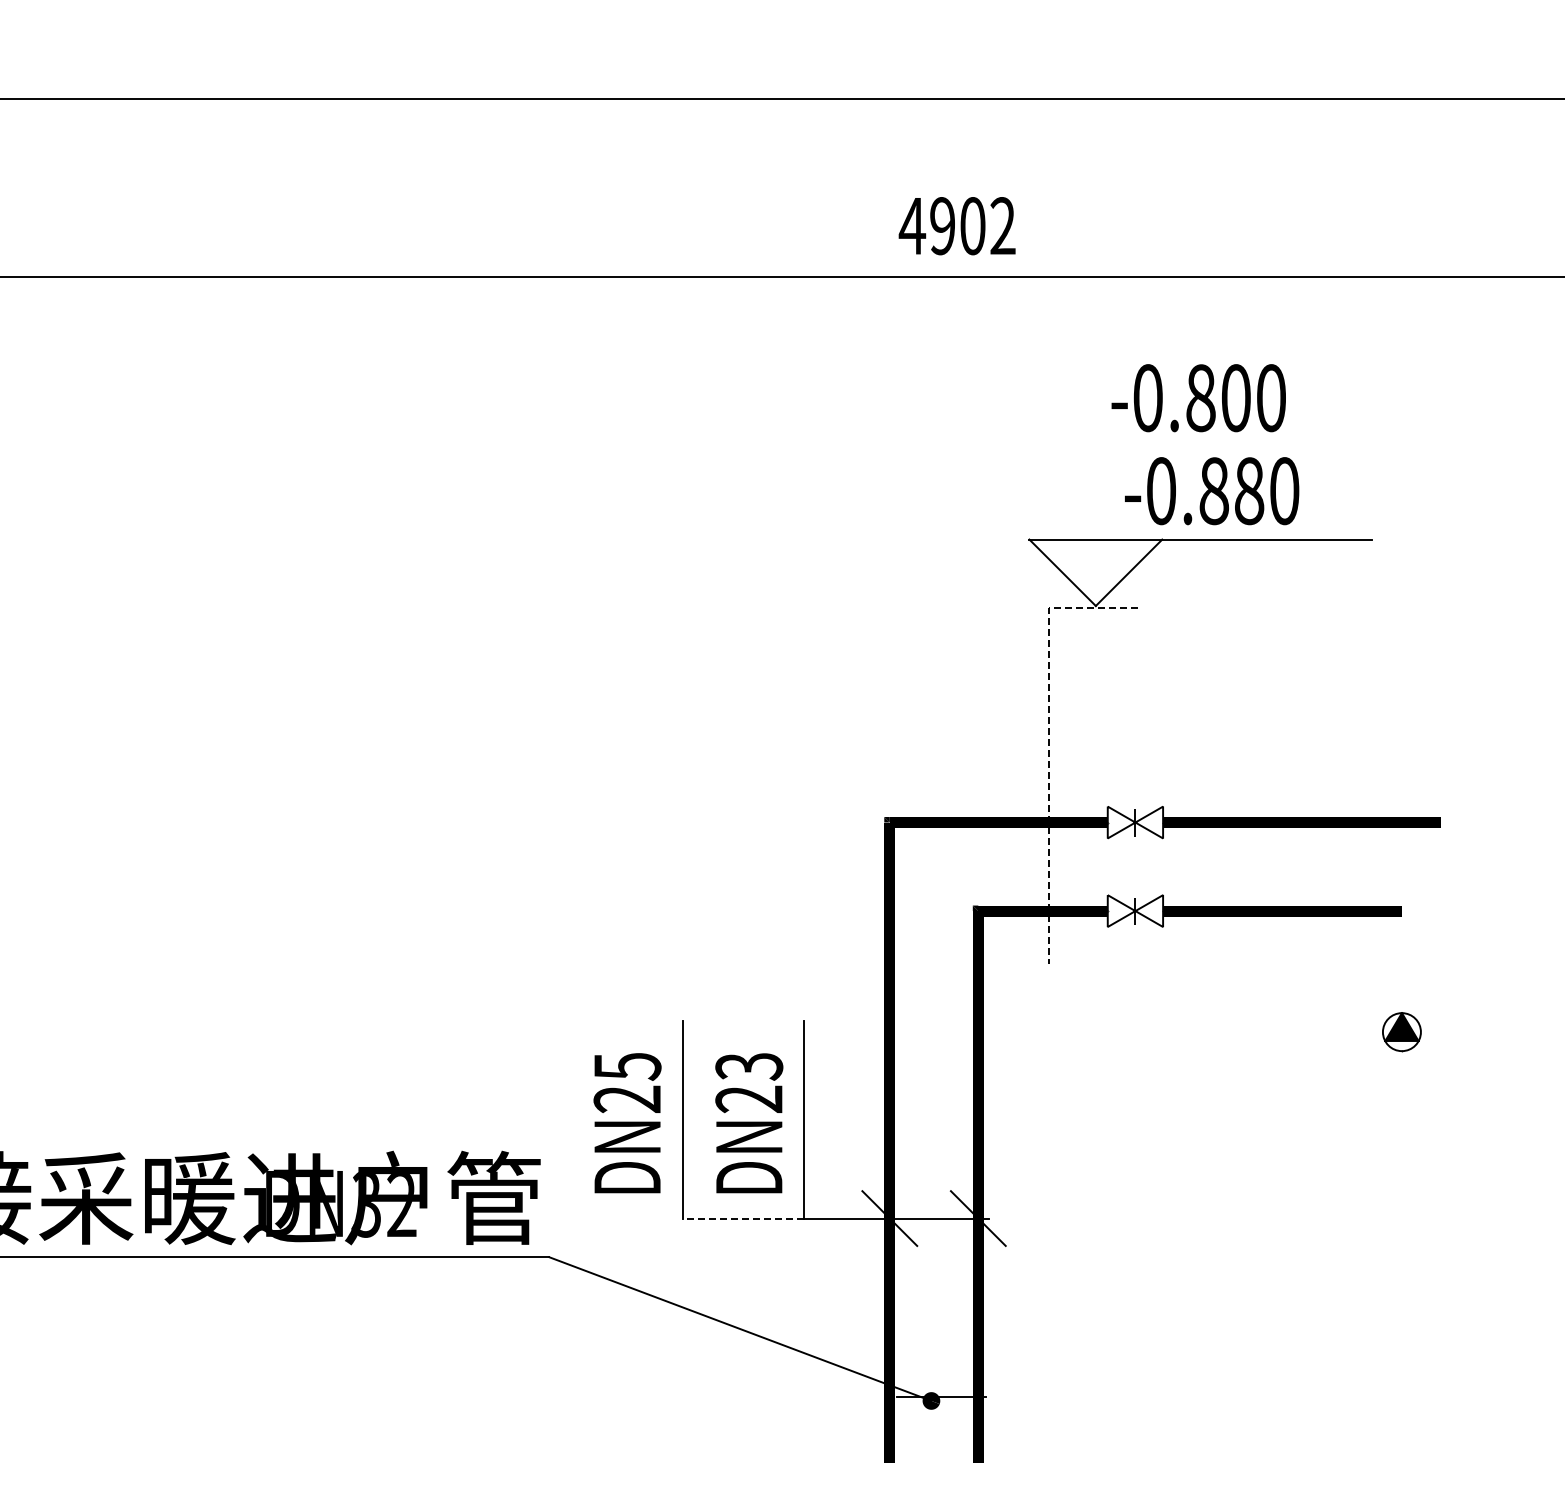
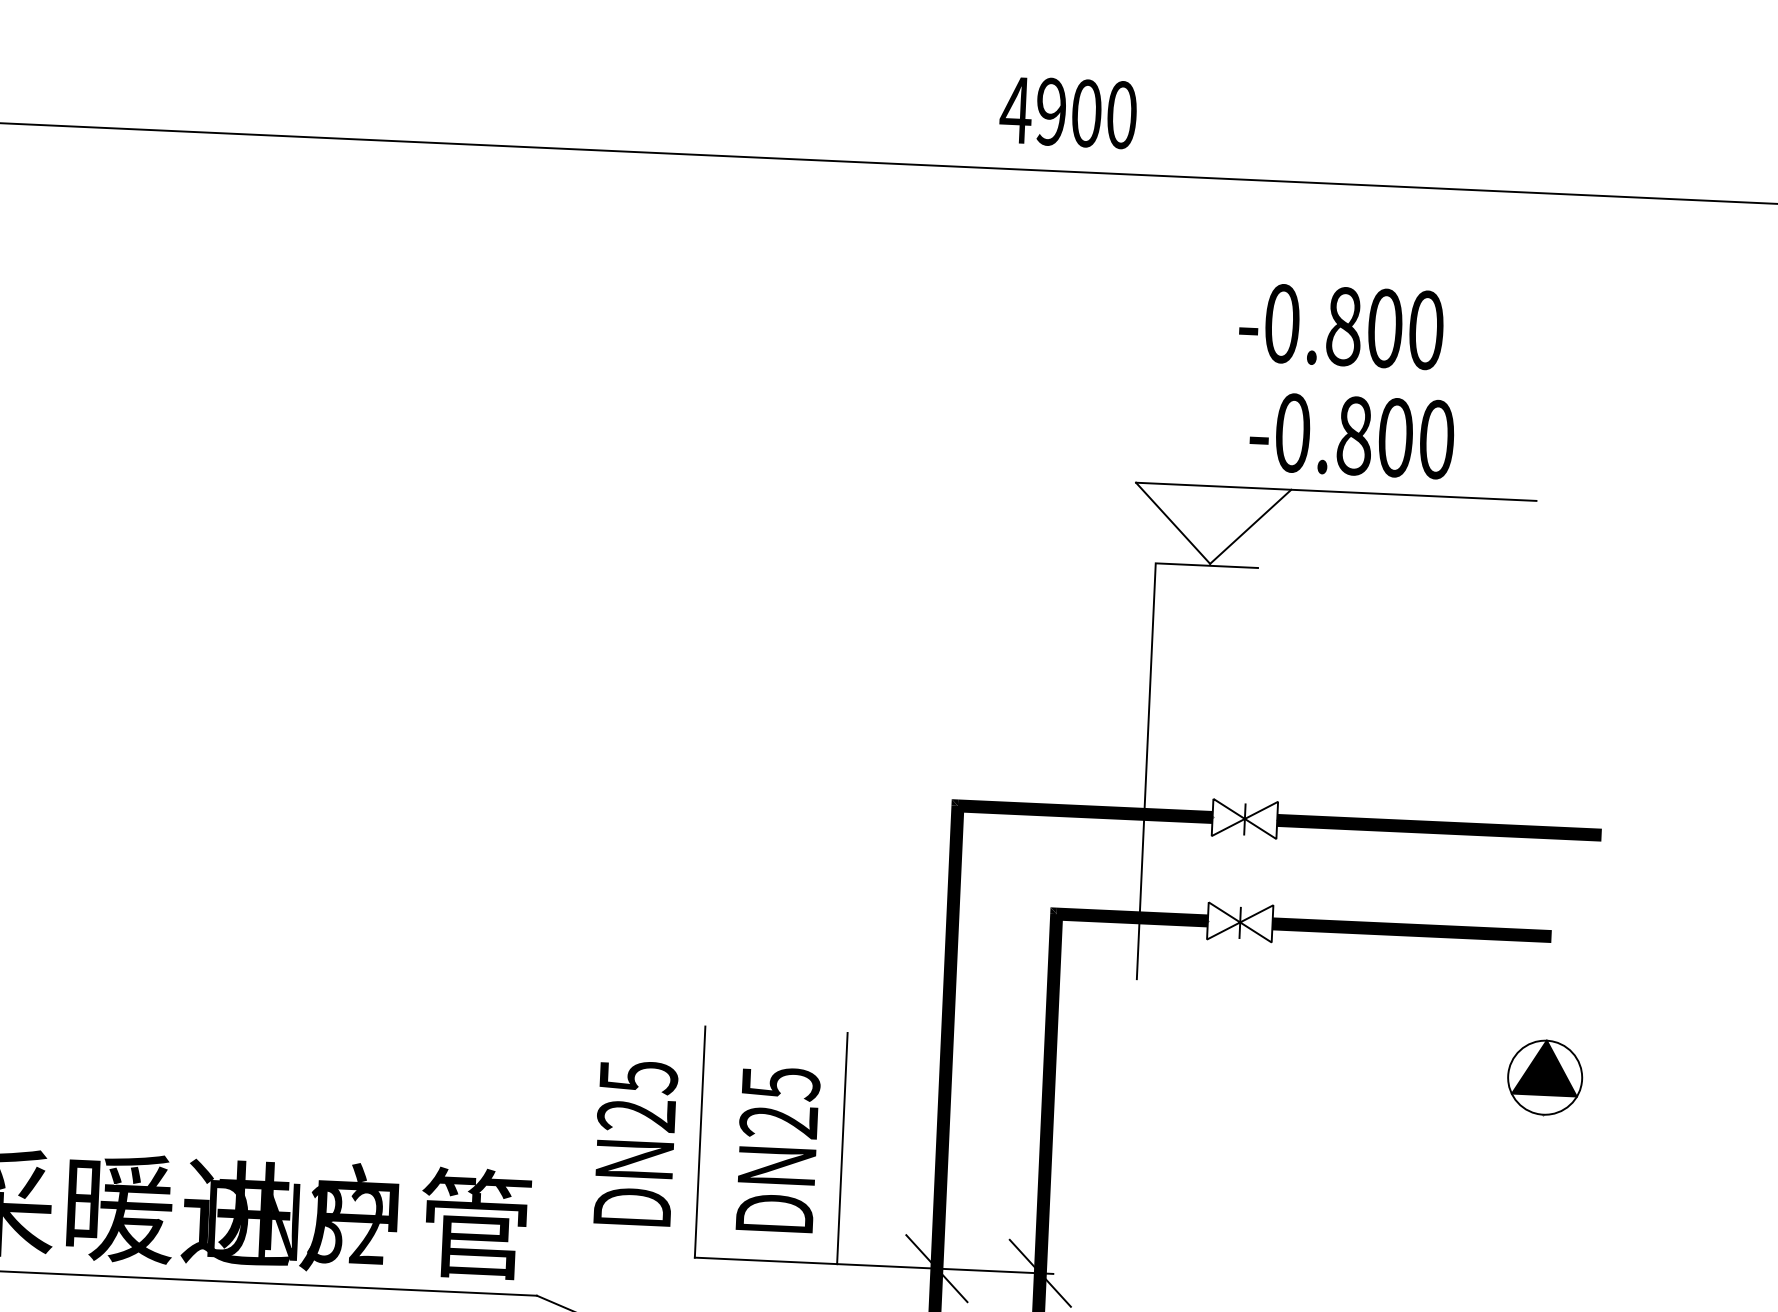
text: (1002, 226) -> (1121, 115), 4902 -> 4900
text: (1249, 490) -> (1395, 437), -0.880 -> -0.800
line: (1049, 741) -> (1148, 719), dashed -> solid
part: (1401, 1032) -> (1544, 1078), size x1.67
text: (748, 1066) -> (779, 1083), DN23 -> DN25
line: (743, 1218) -> (765, 1260), dashed -> solid

